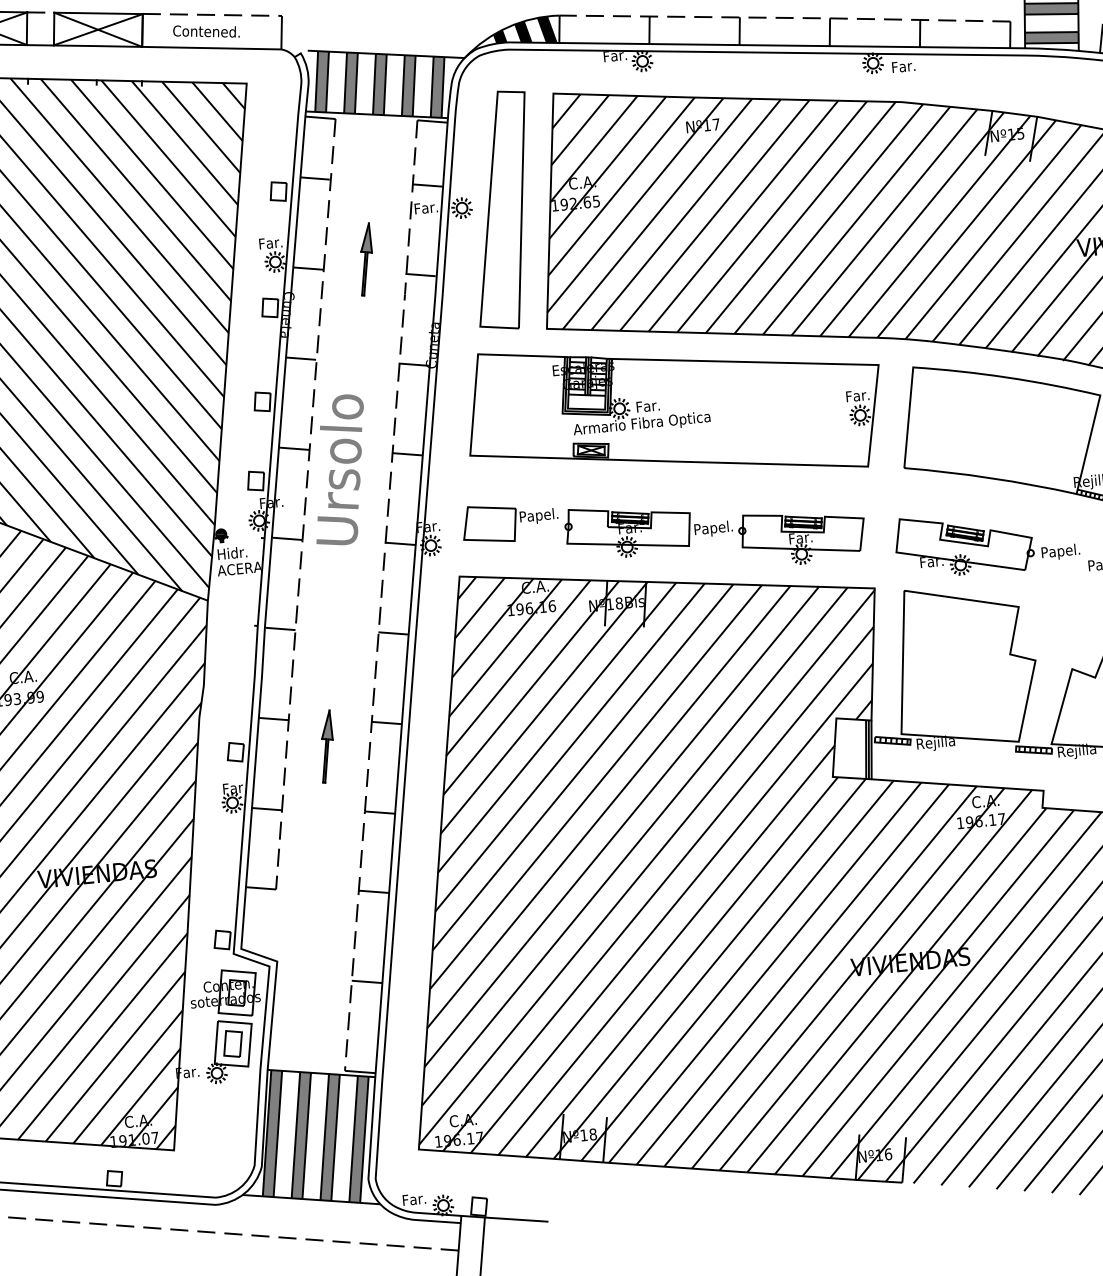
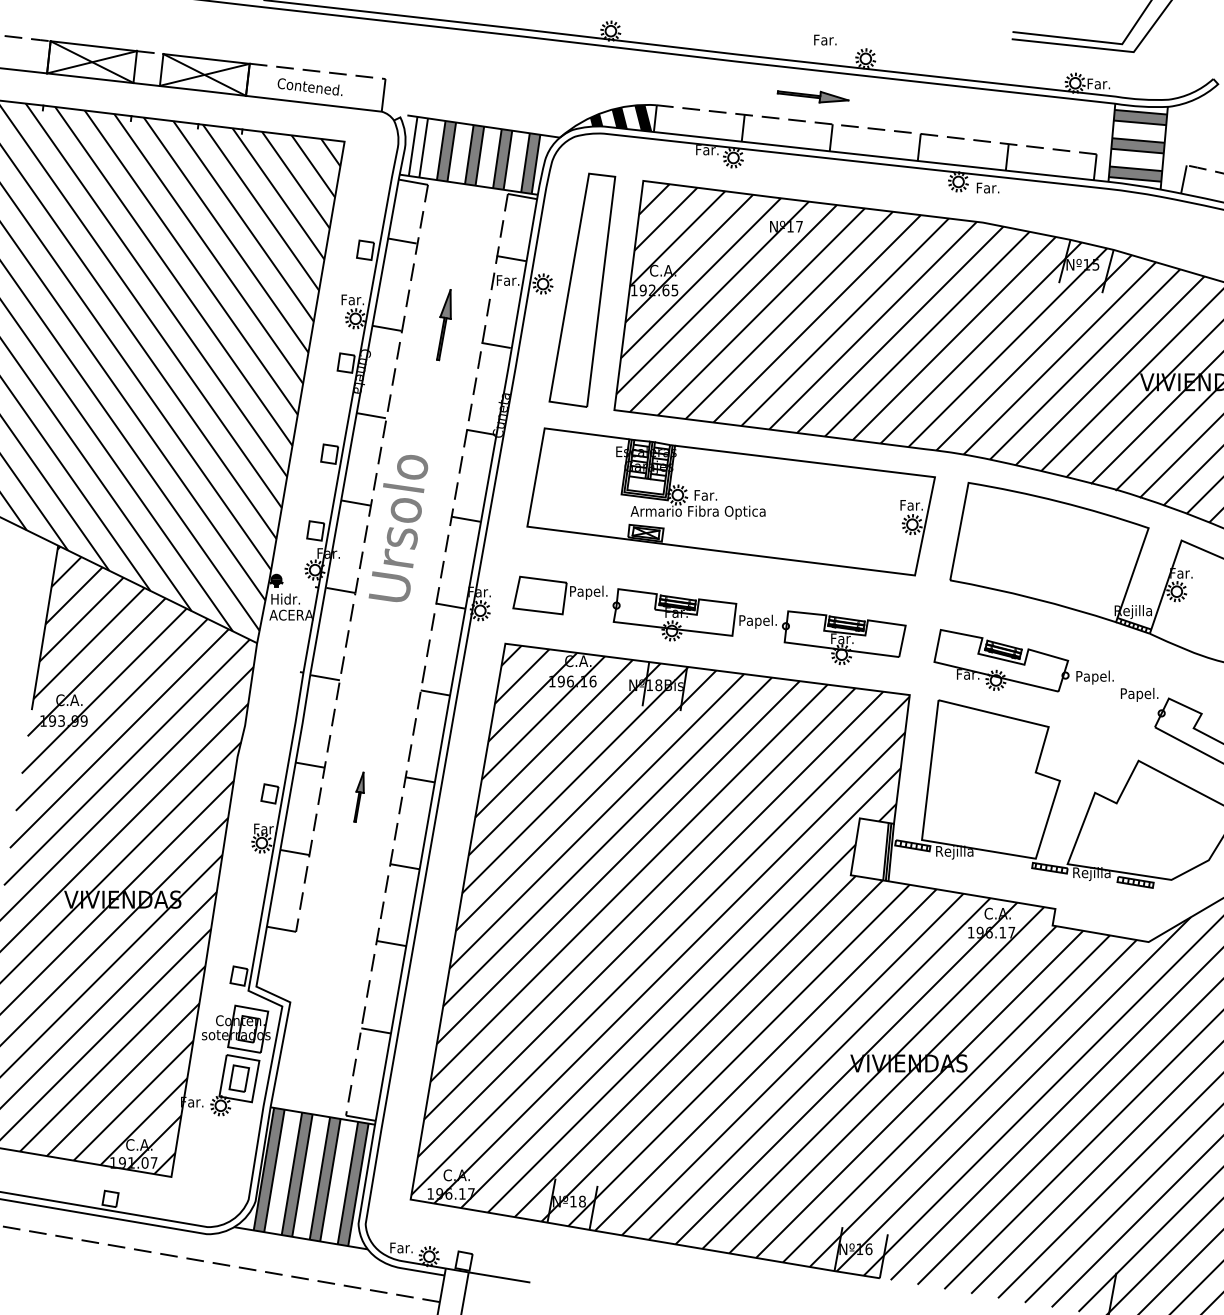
fill: (321, 81) -> (417, 146), removed
part: (325, 747) -> (358, 797), size x0.7

